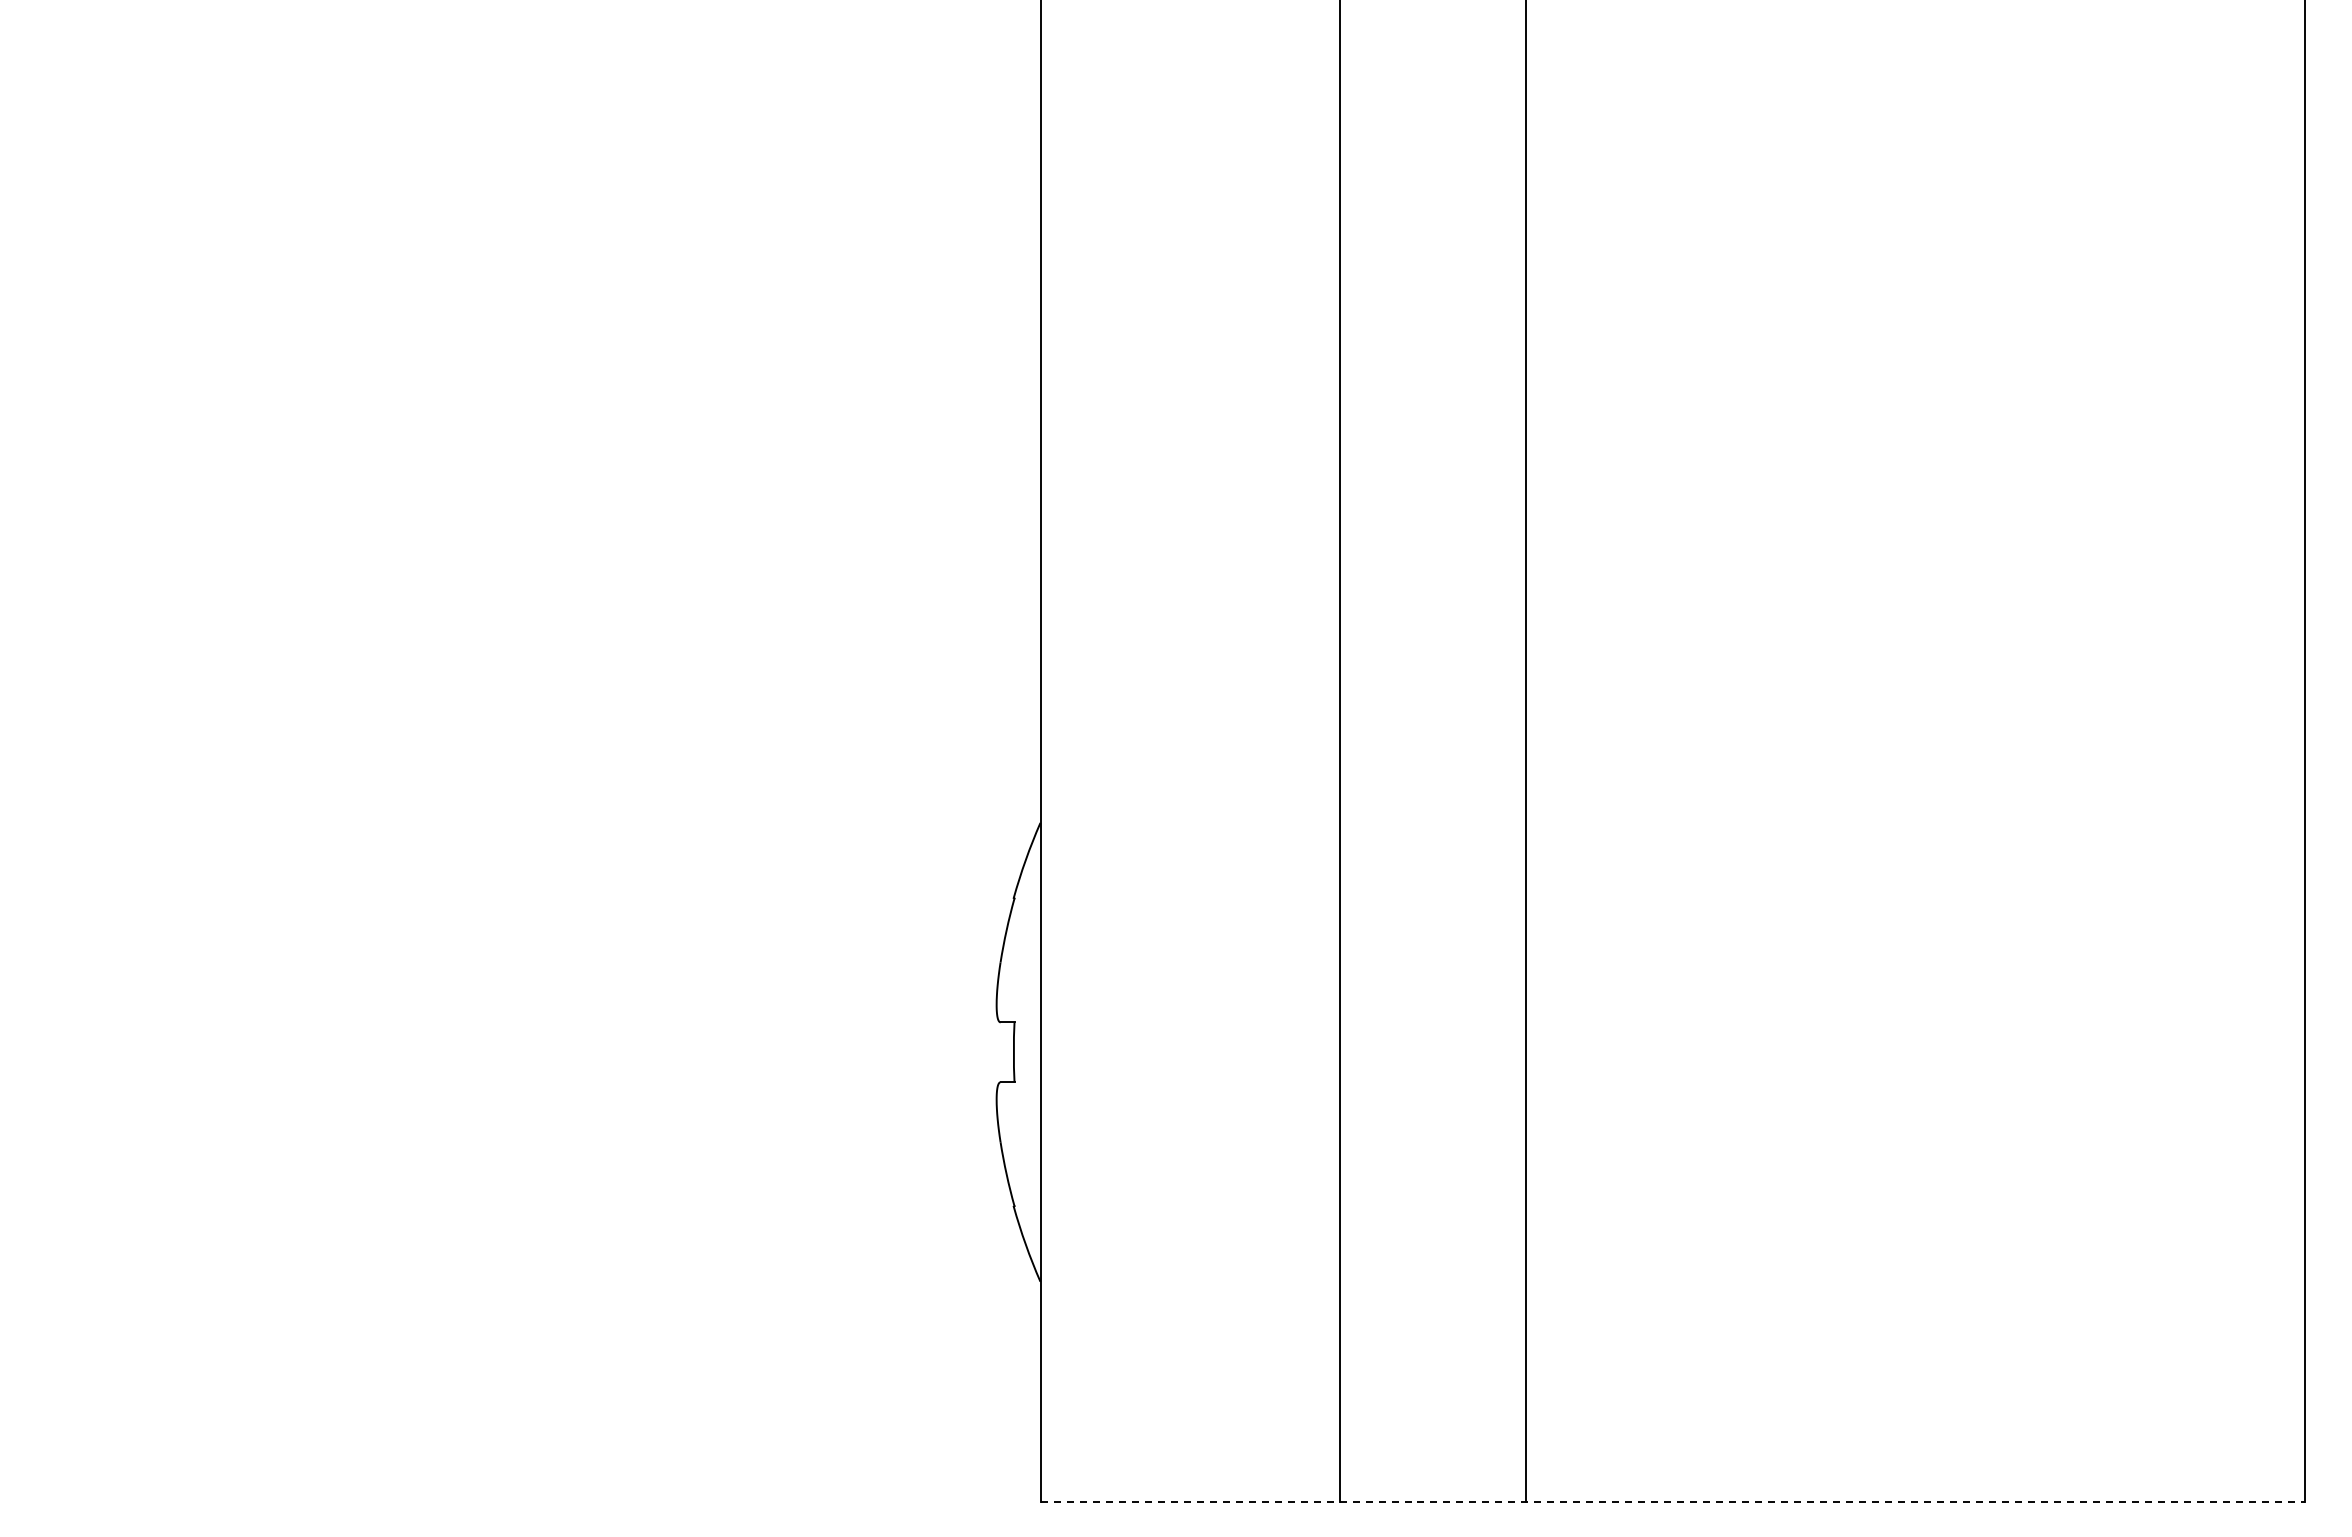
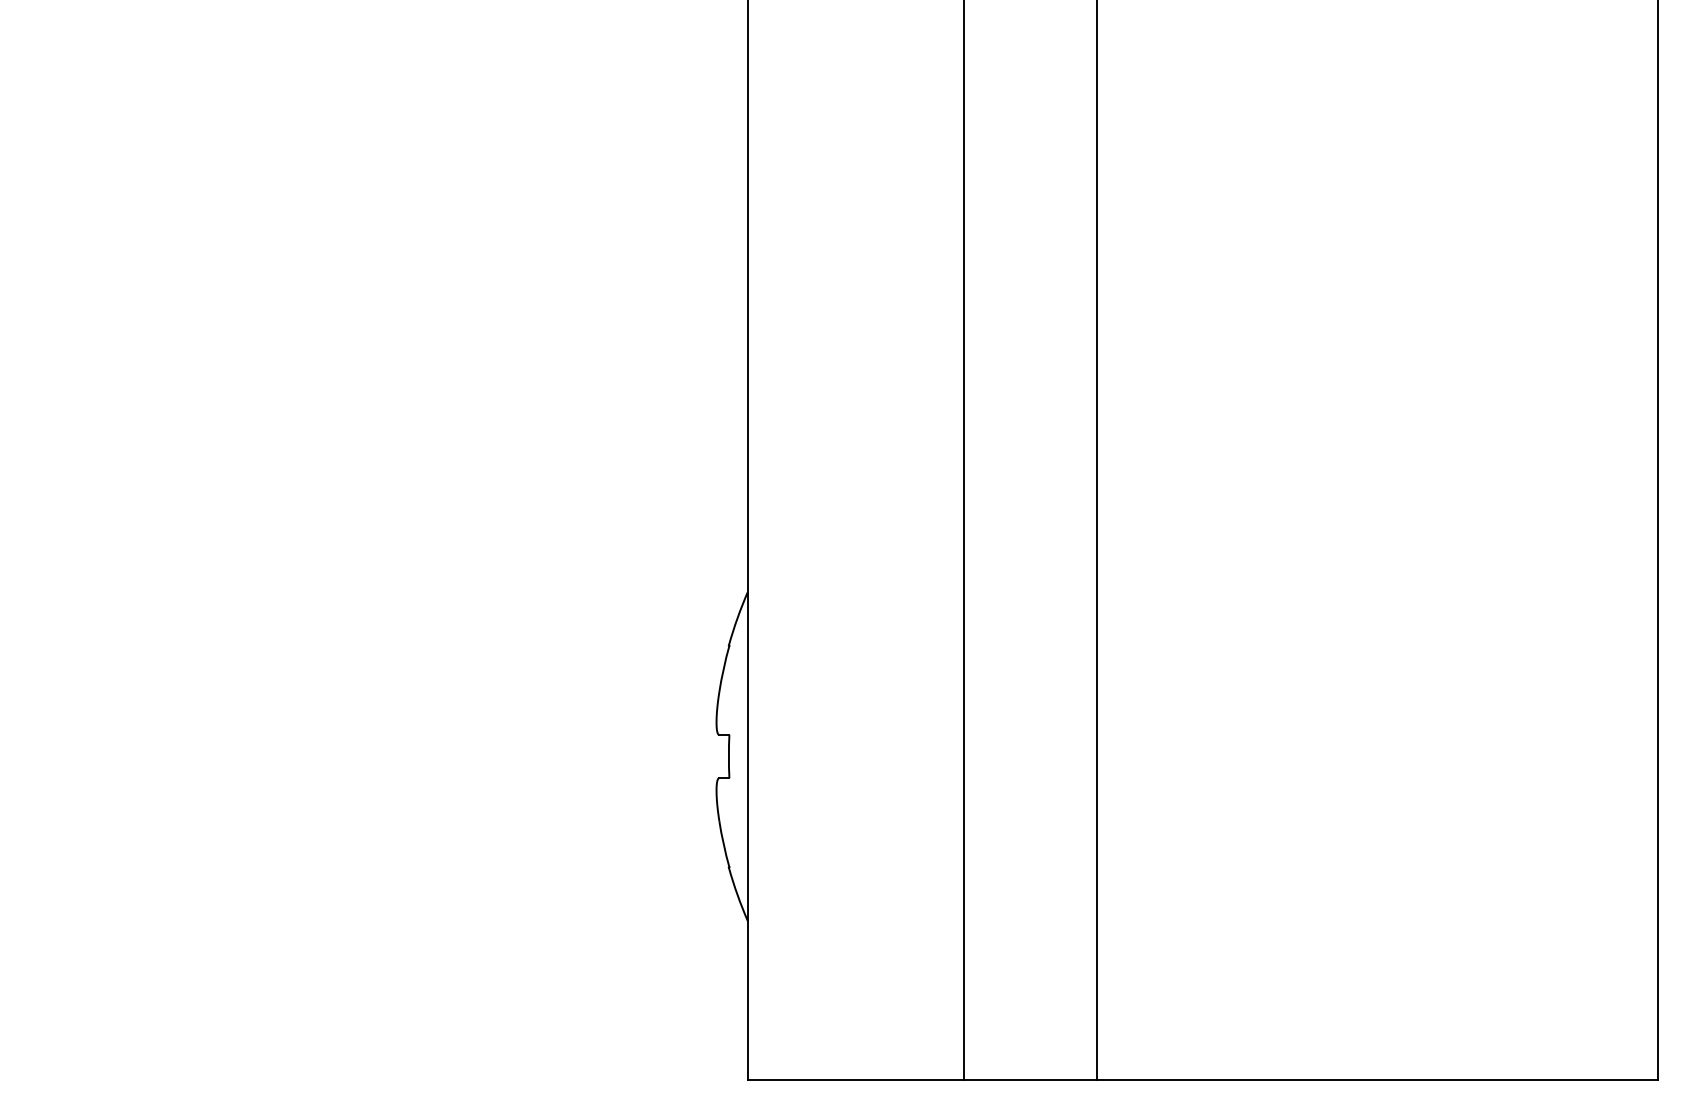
line: (1673, 1501) -> (1203, 1079), dashed -> solid

